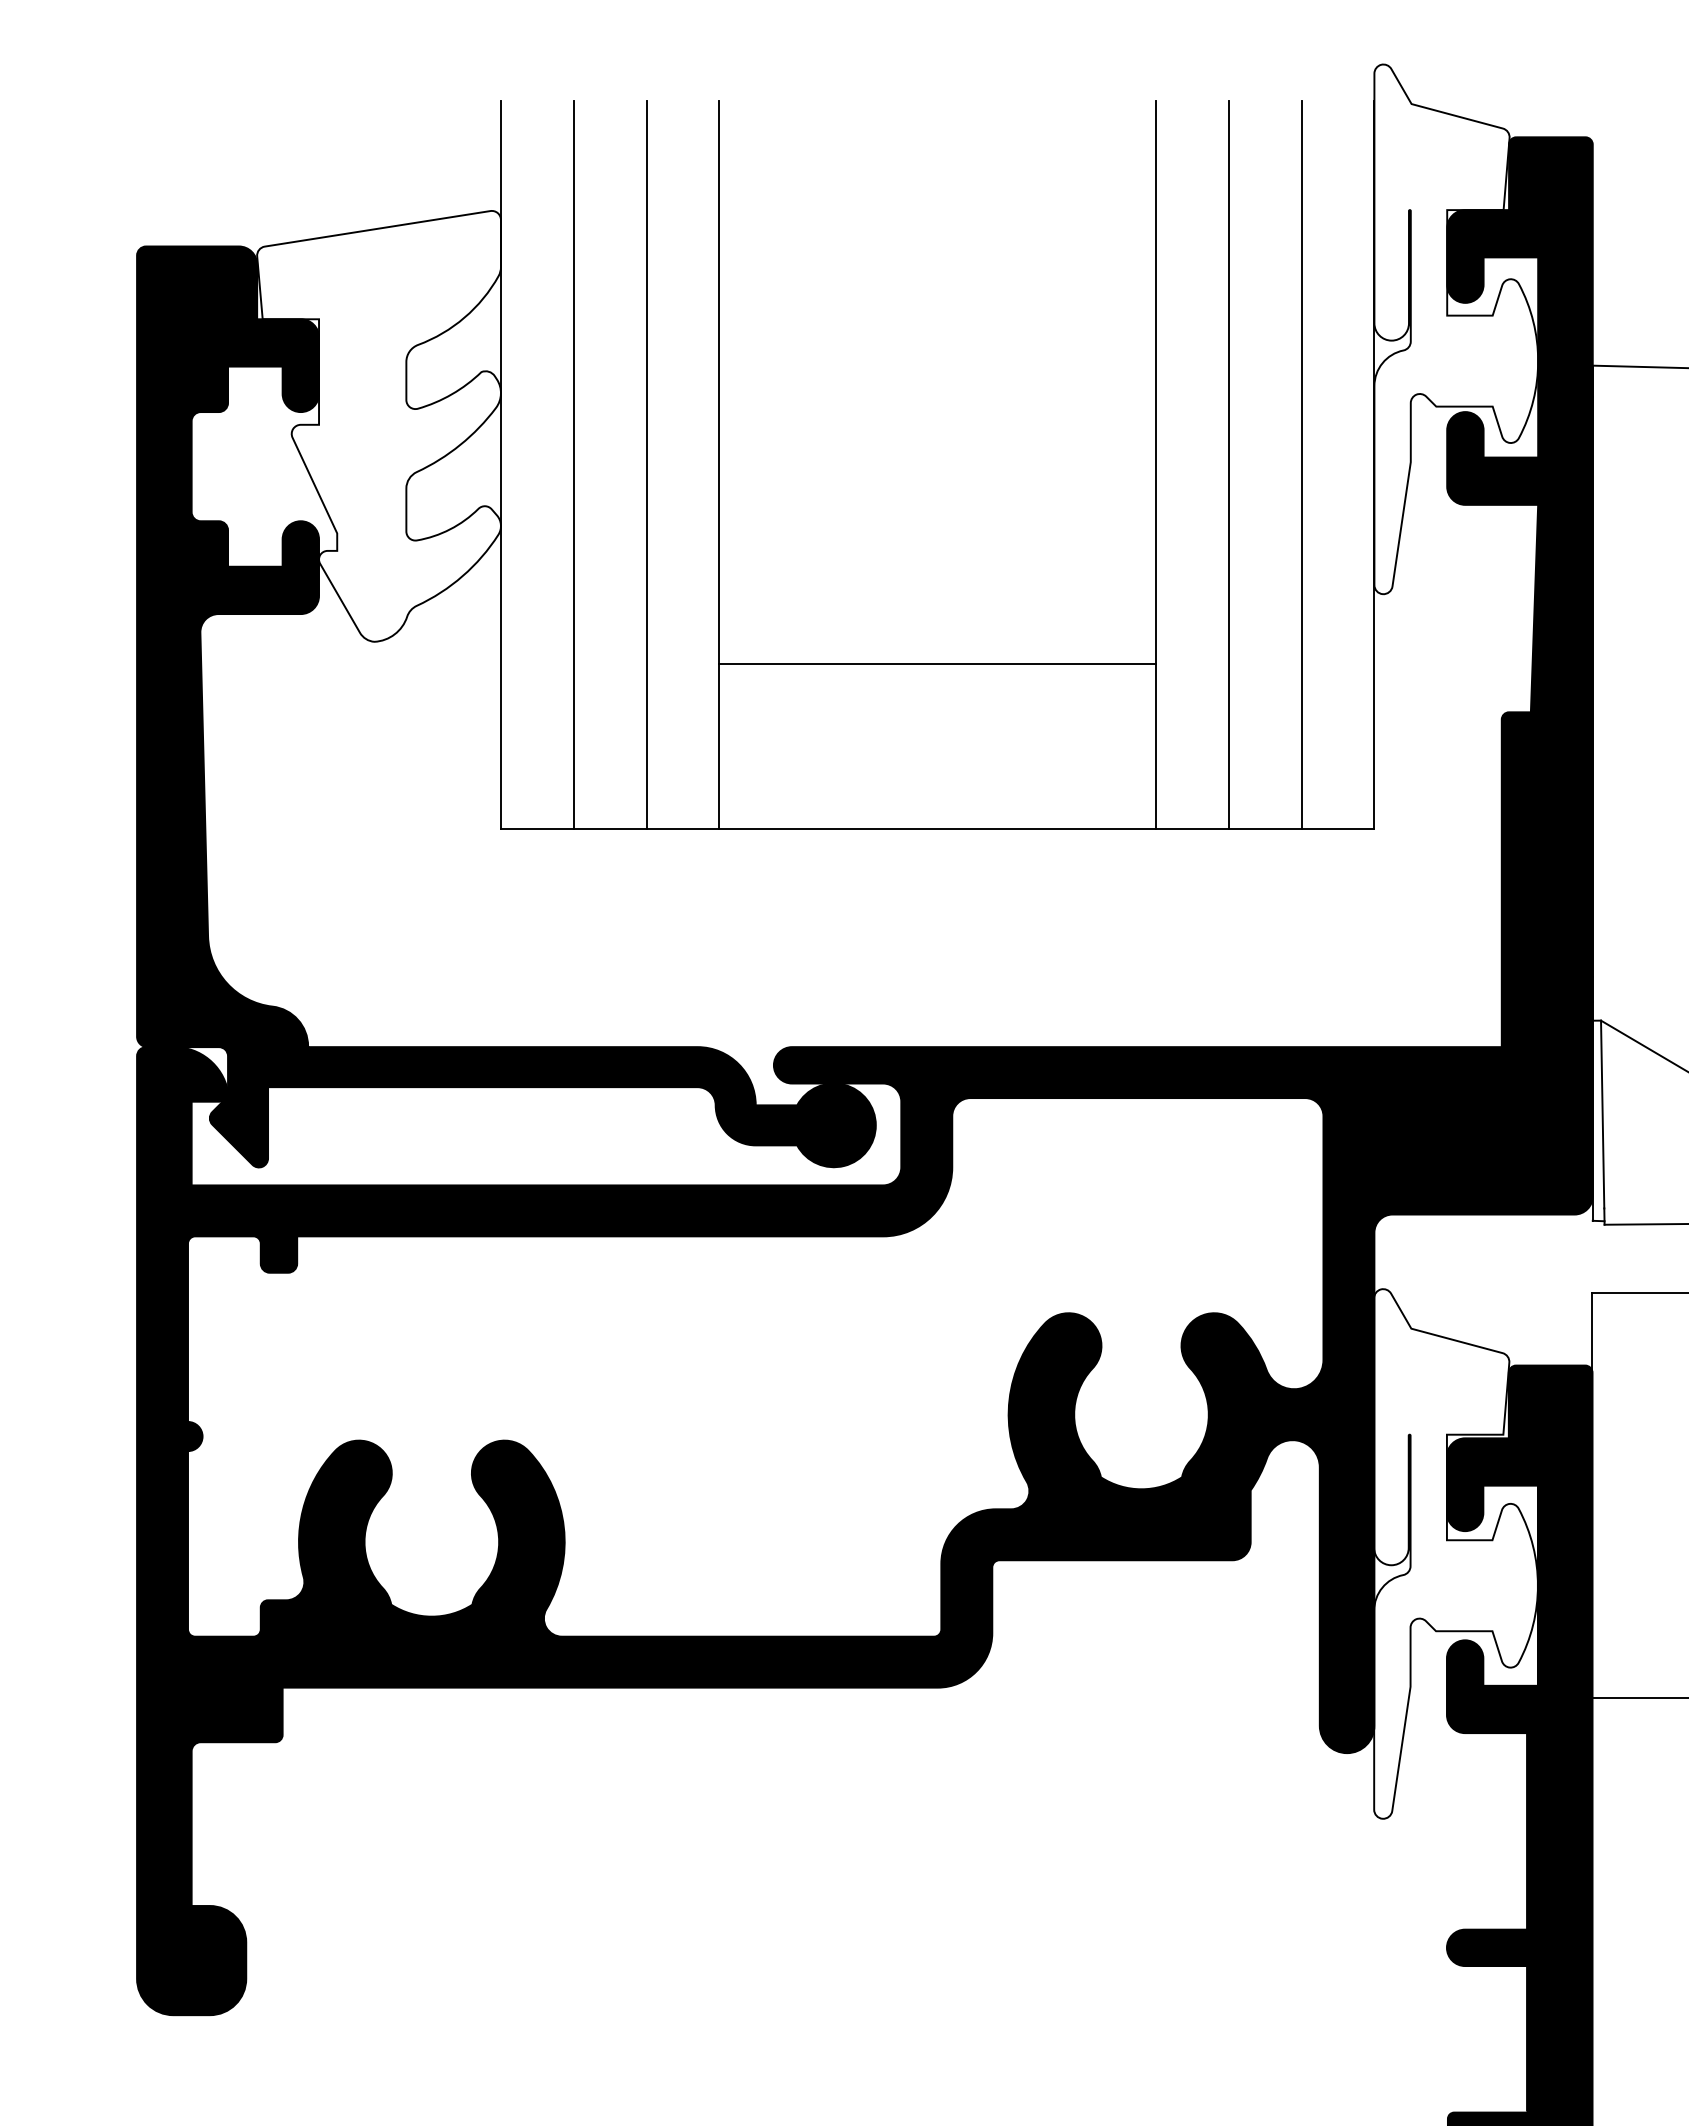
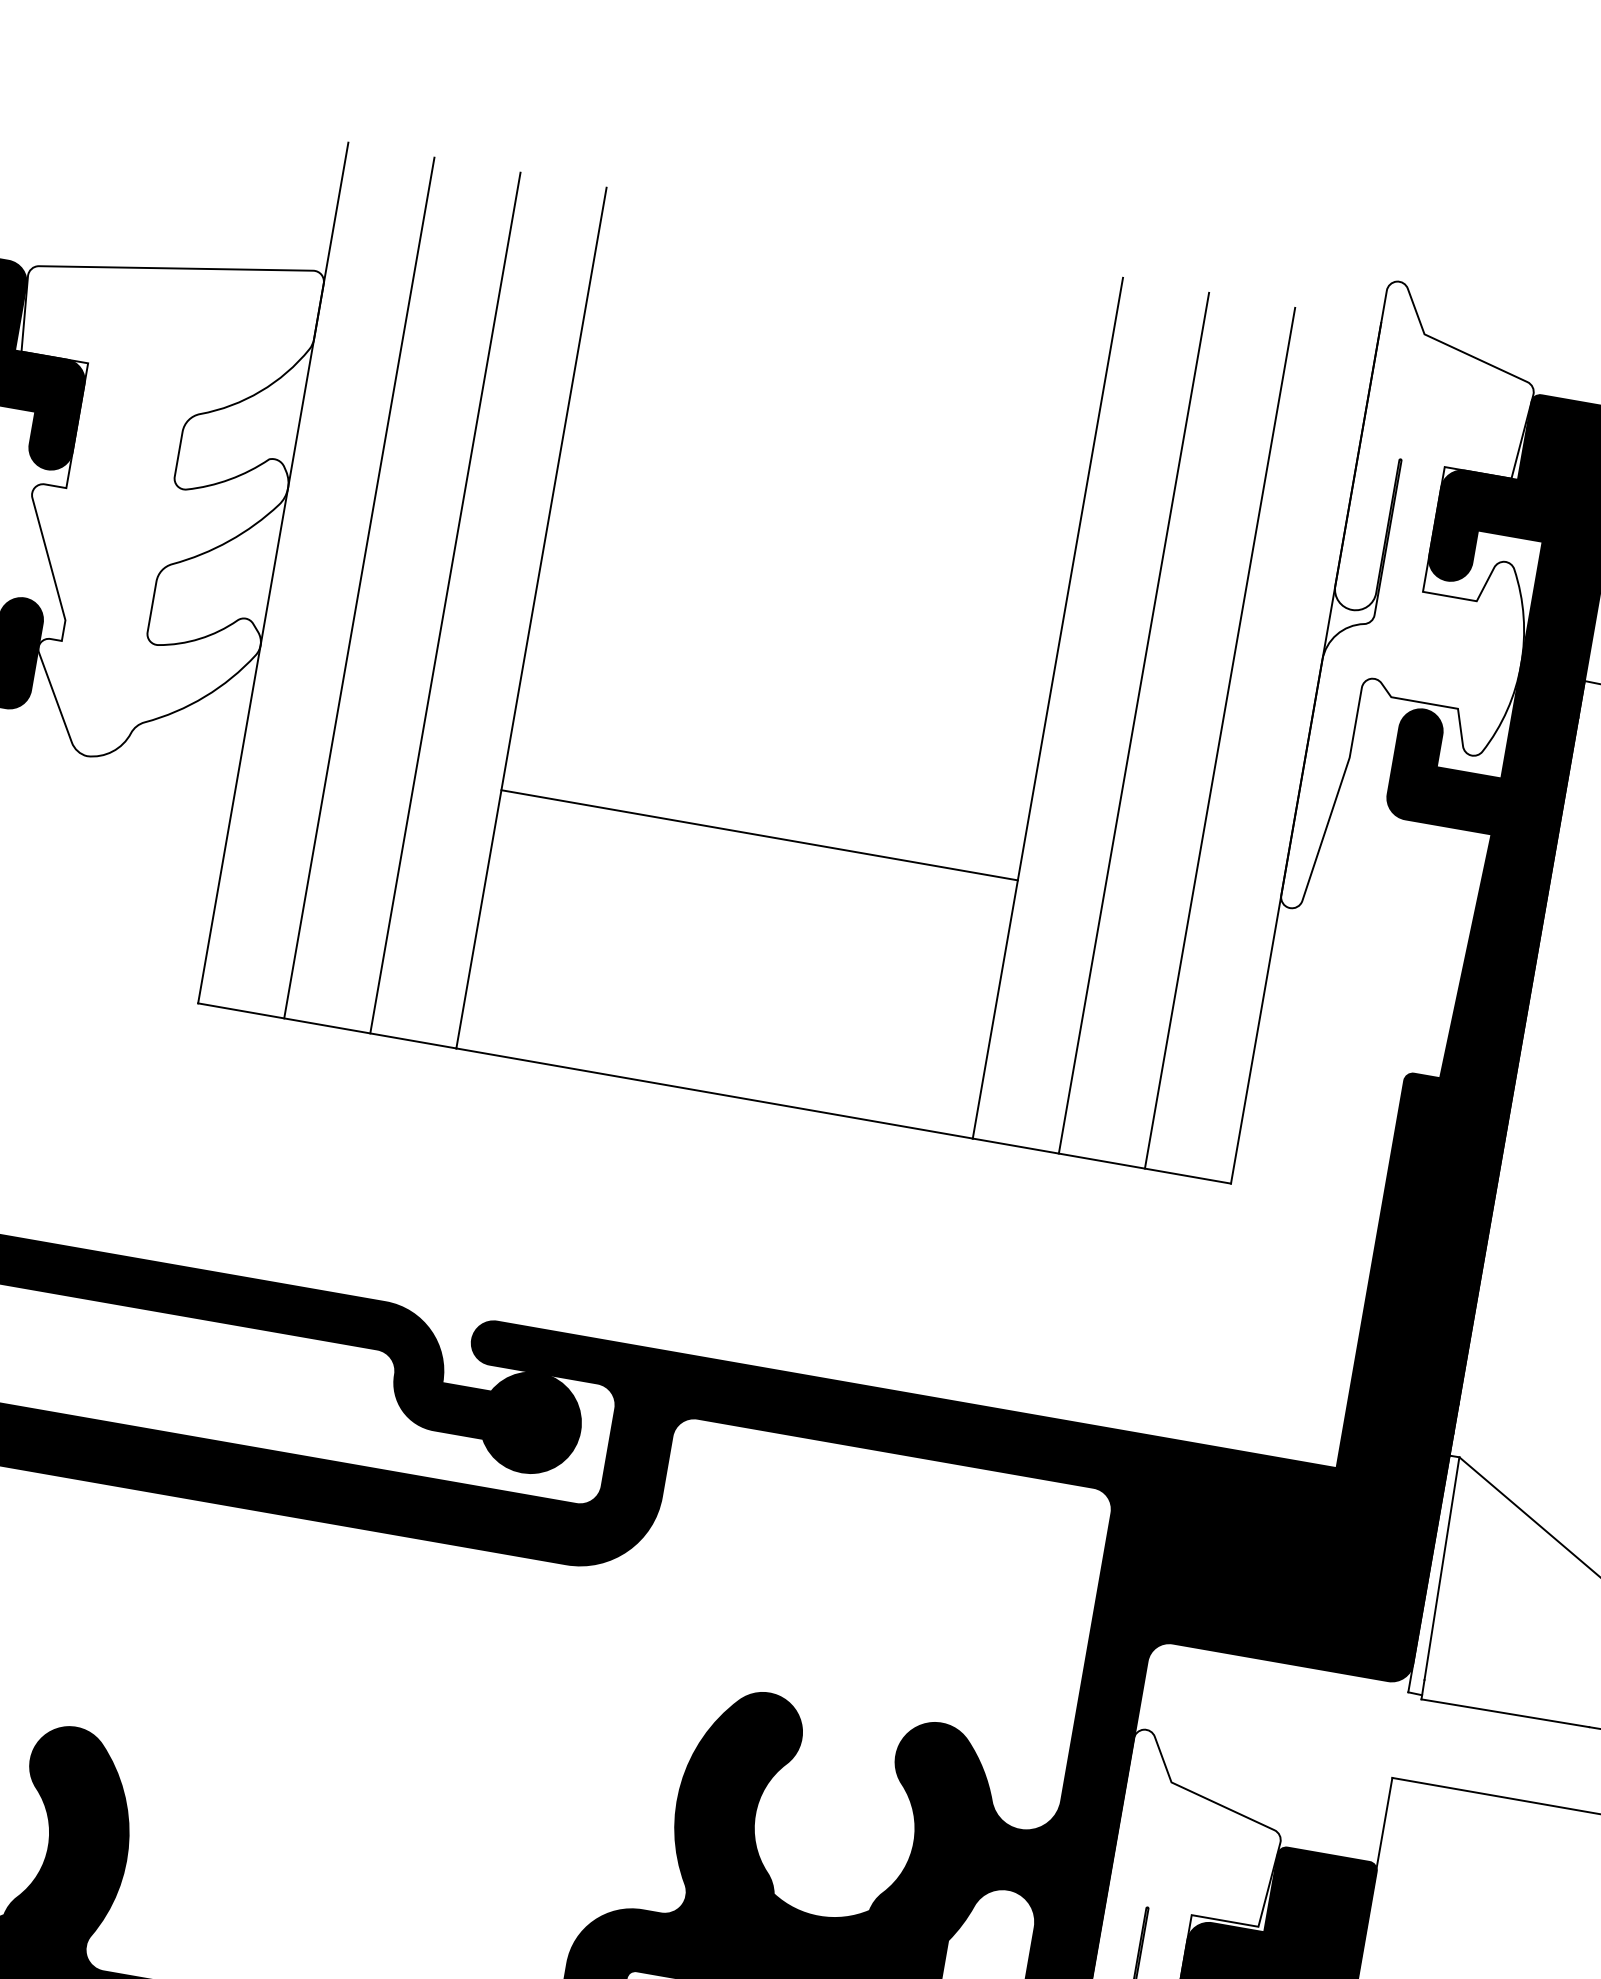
line: (937, 664) -> (759, 835), moved

